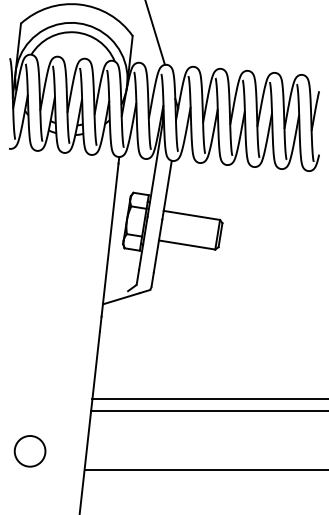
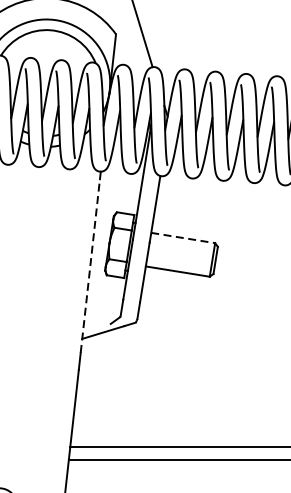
line: (191, 215) -> (182, 238), solid -> dashed
line: (110, 240) -> (90, 266), solid -> dashed

